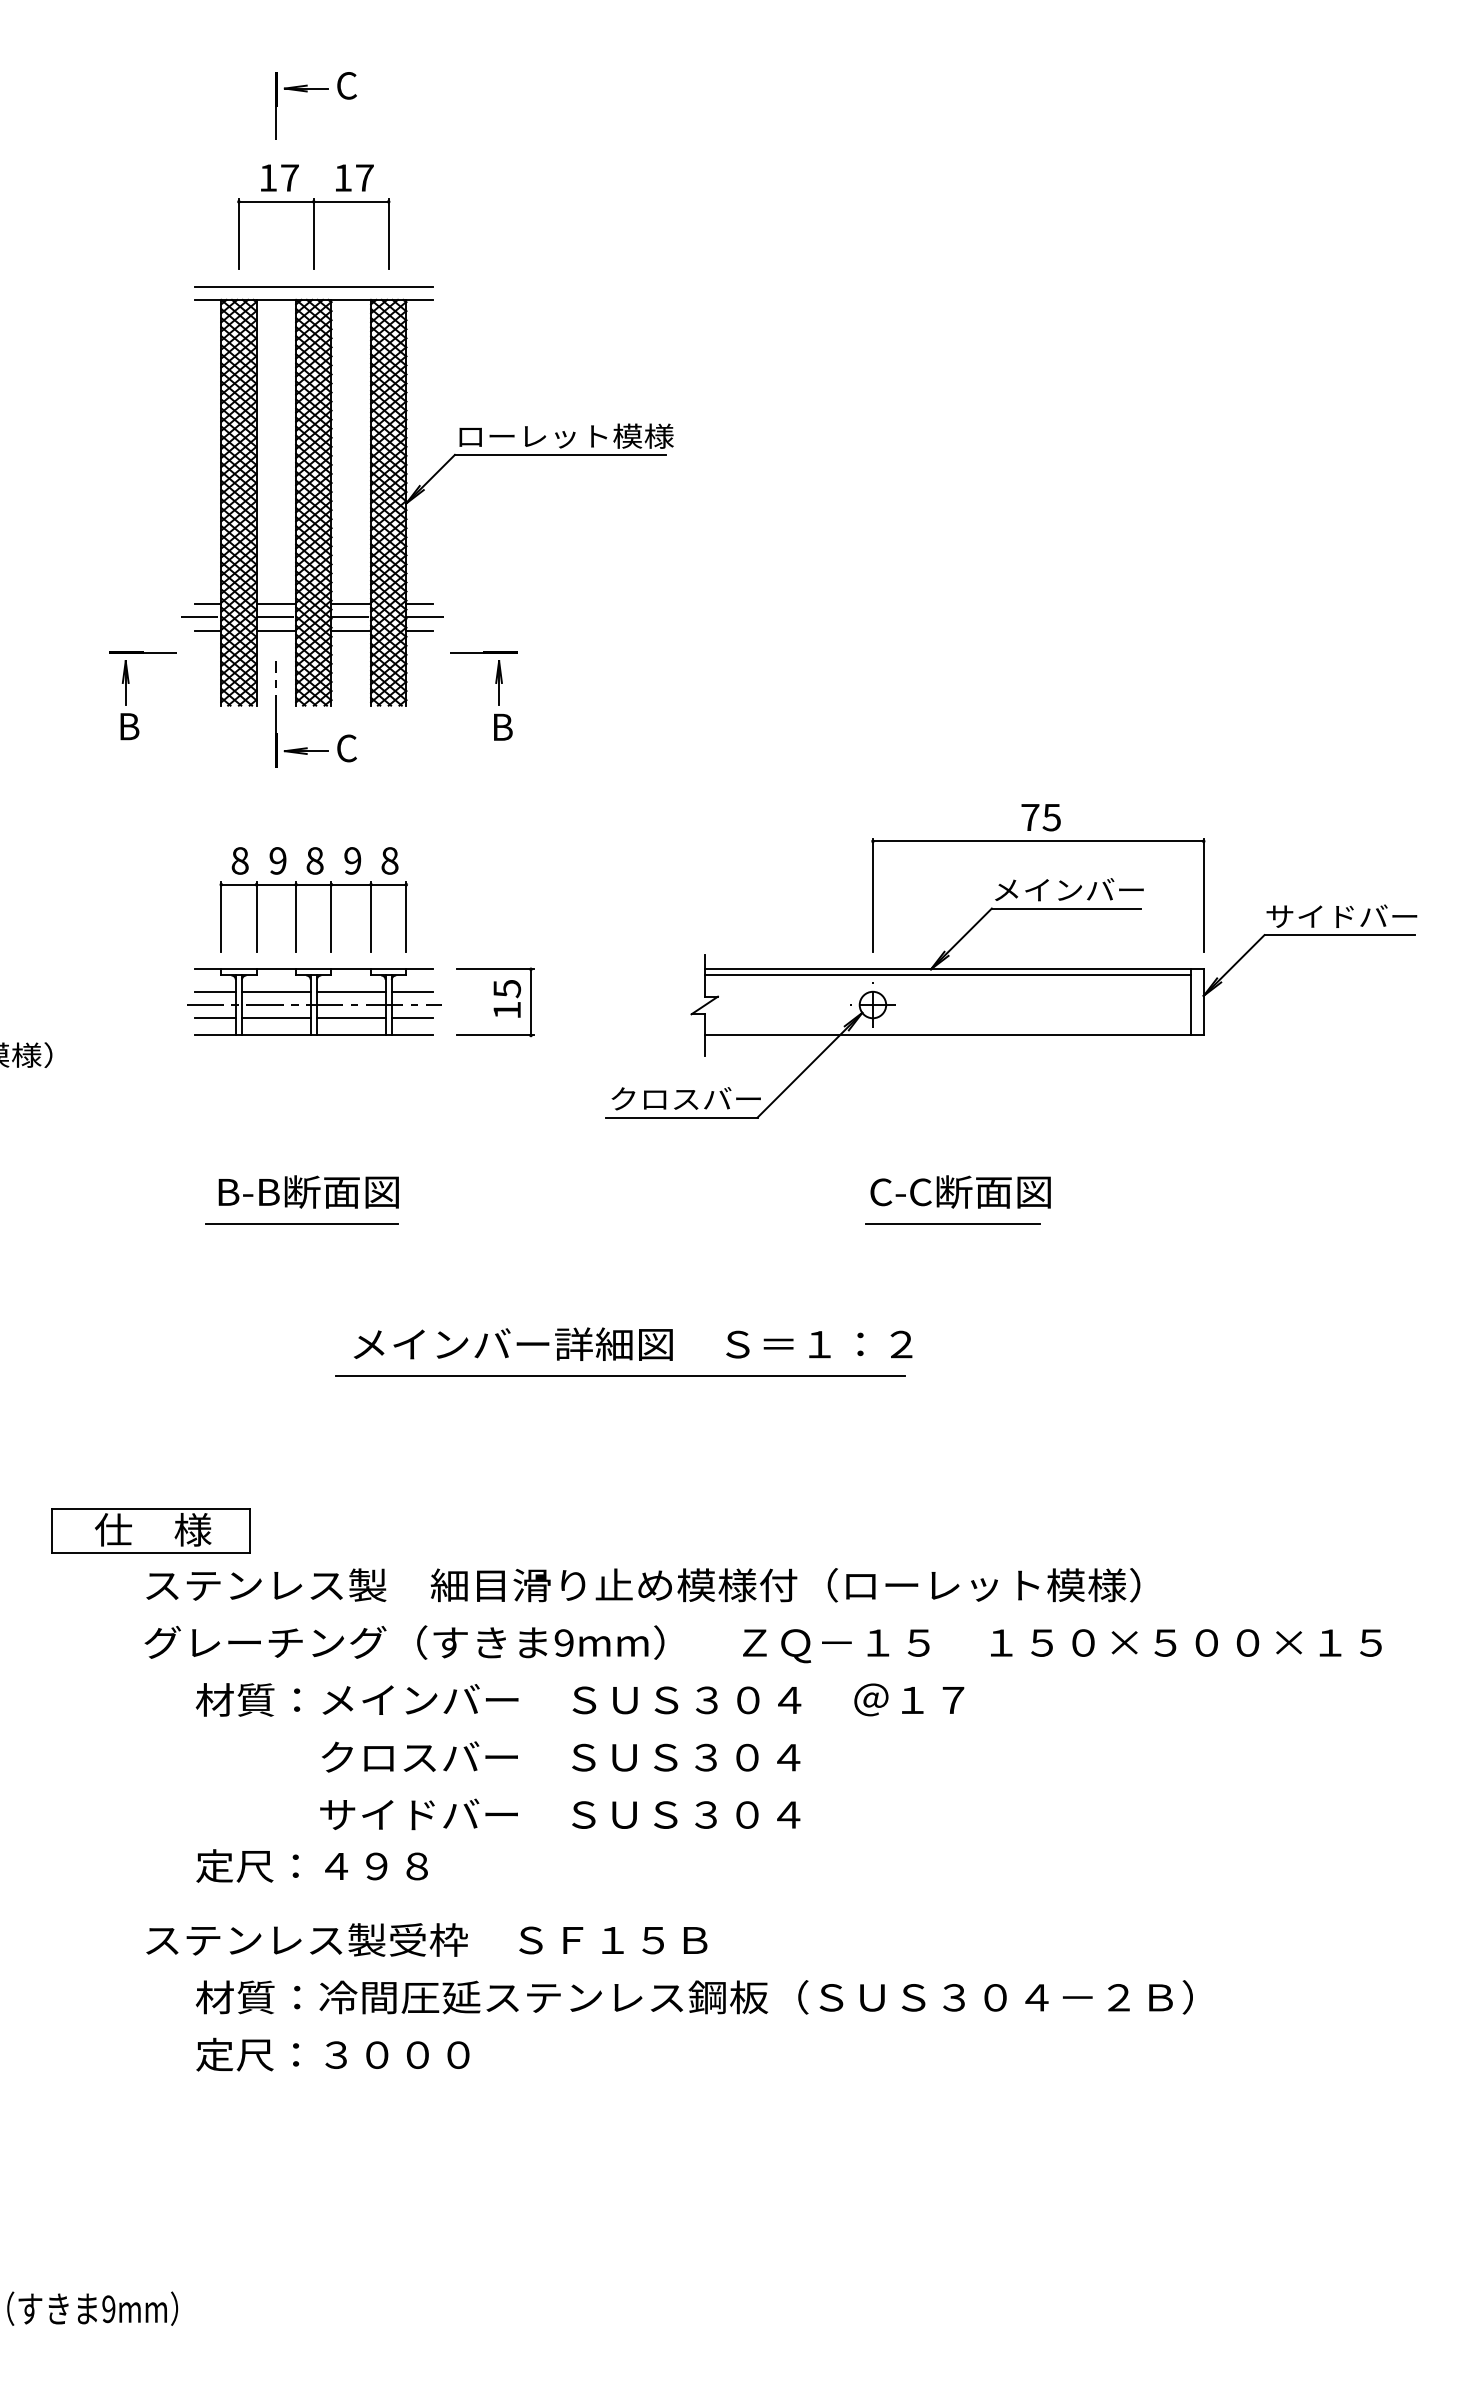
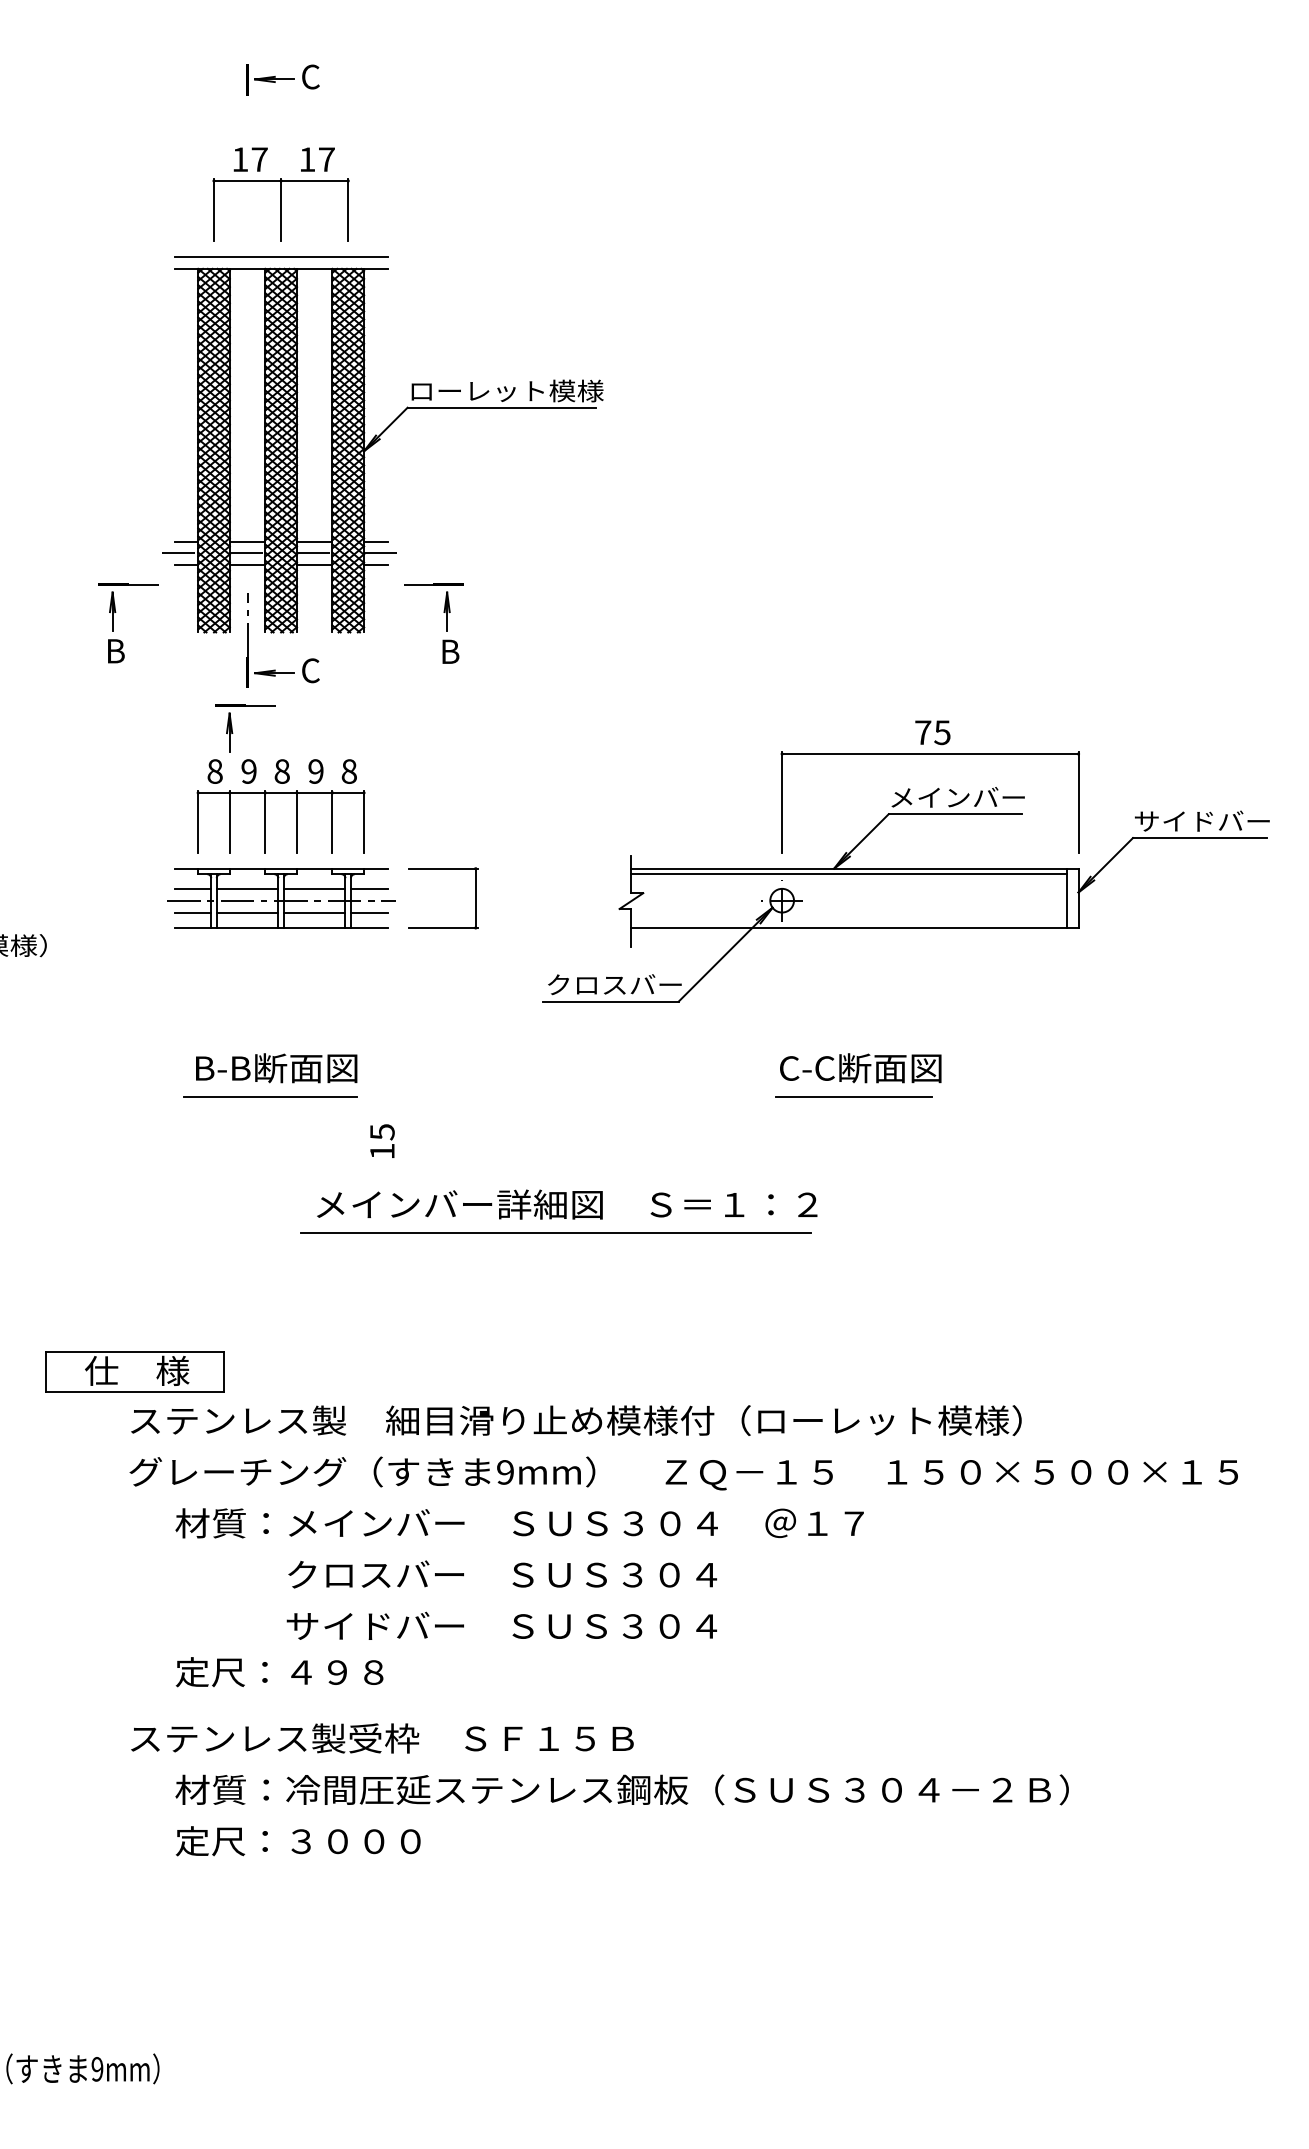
line: (276, 123) -> (247, 110), removed
part: (259, 812) -> (232, 728), added
text: (507, 998) -> (382, 1140), moved

